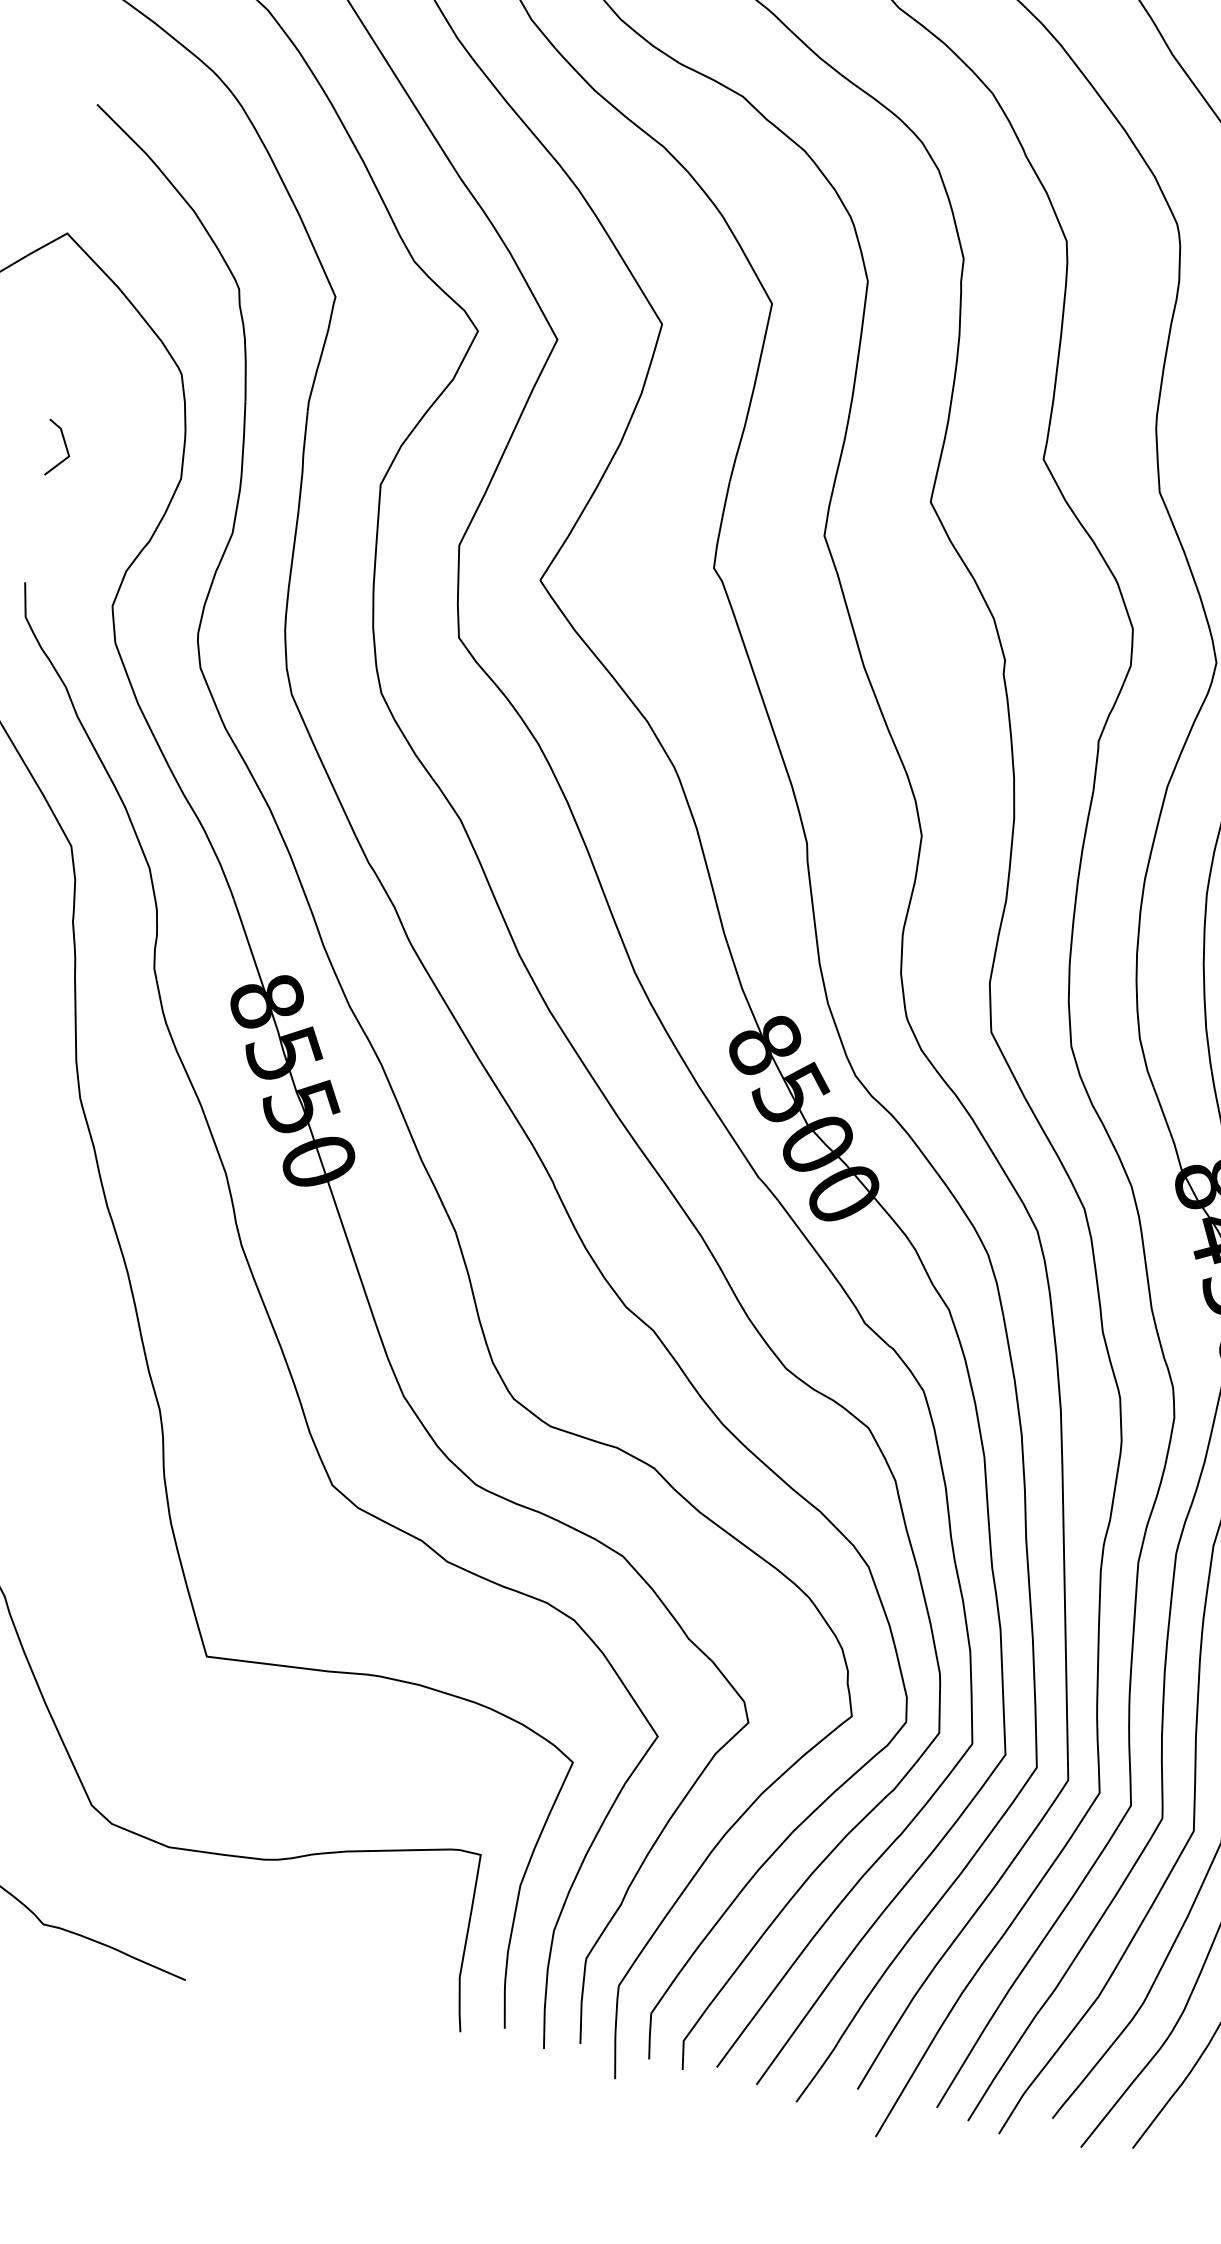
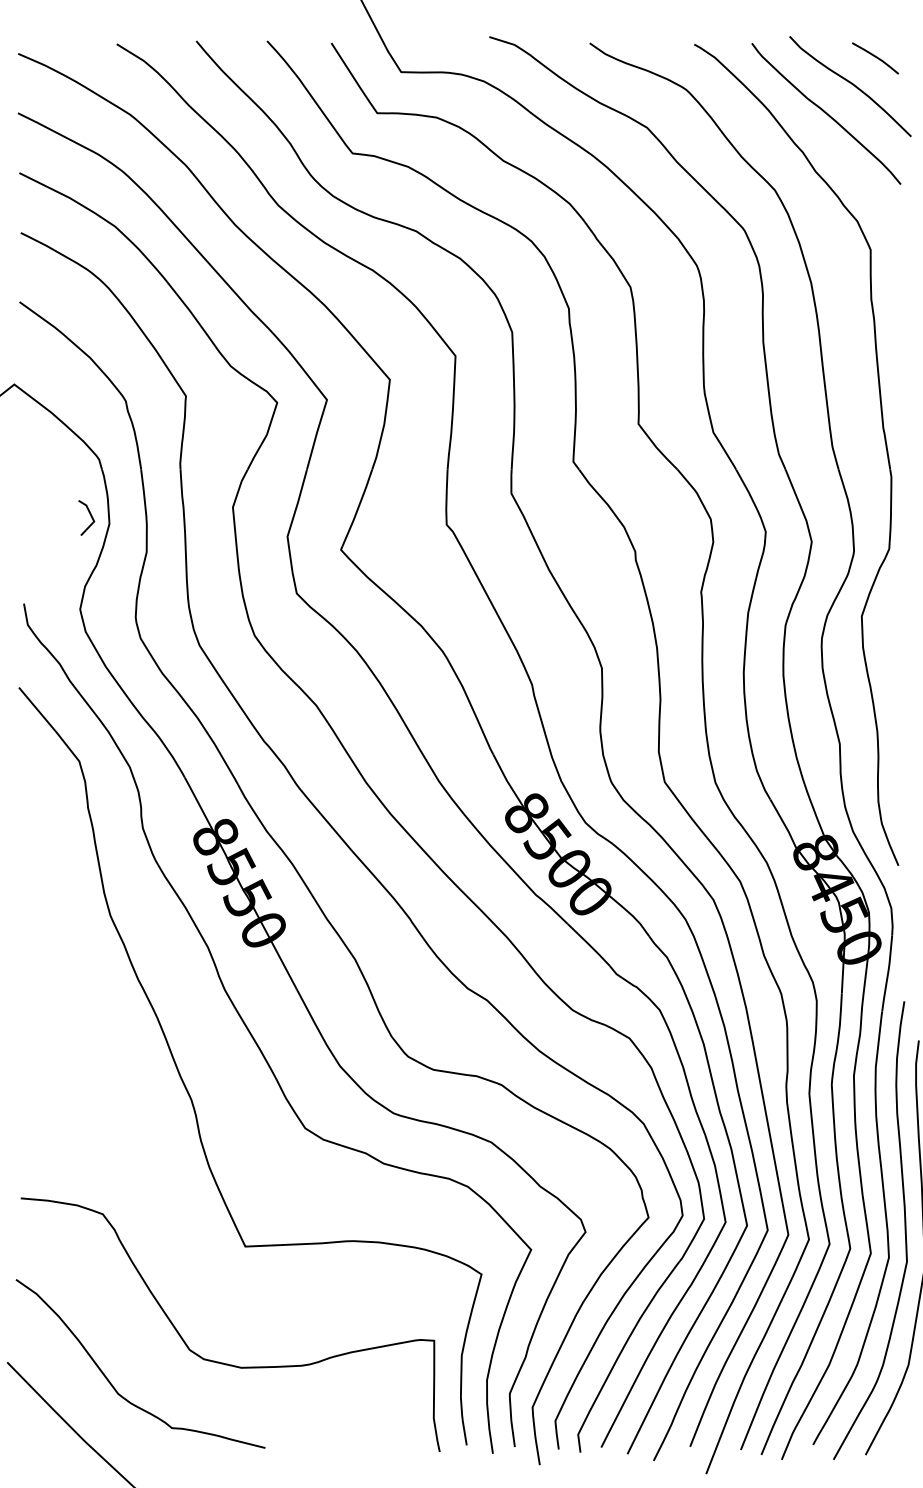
line: (64, 447) -> (90, 516), moved

